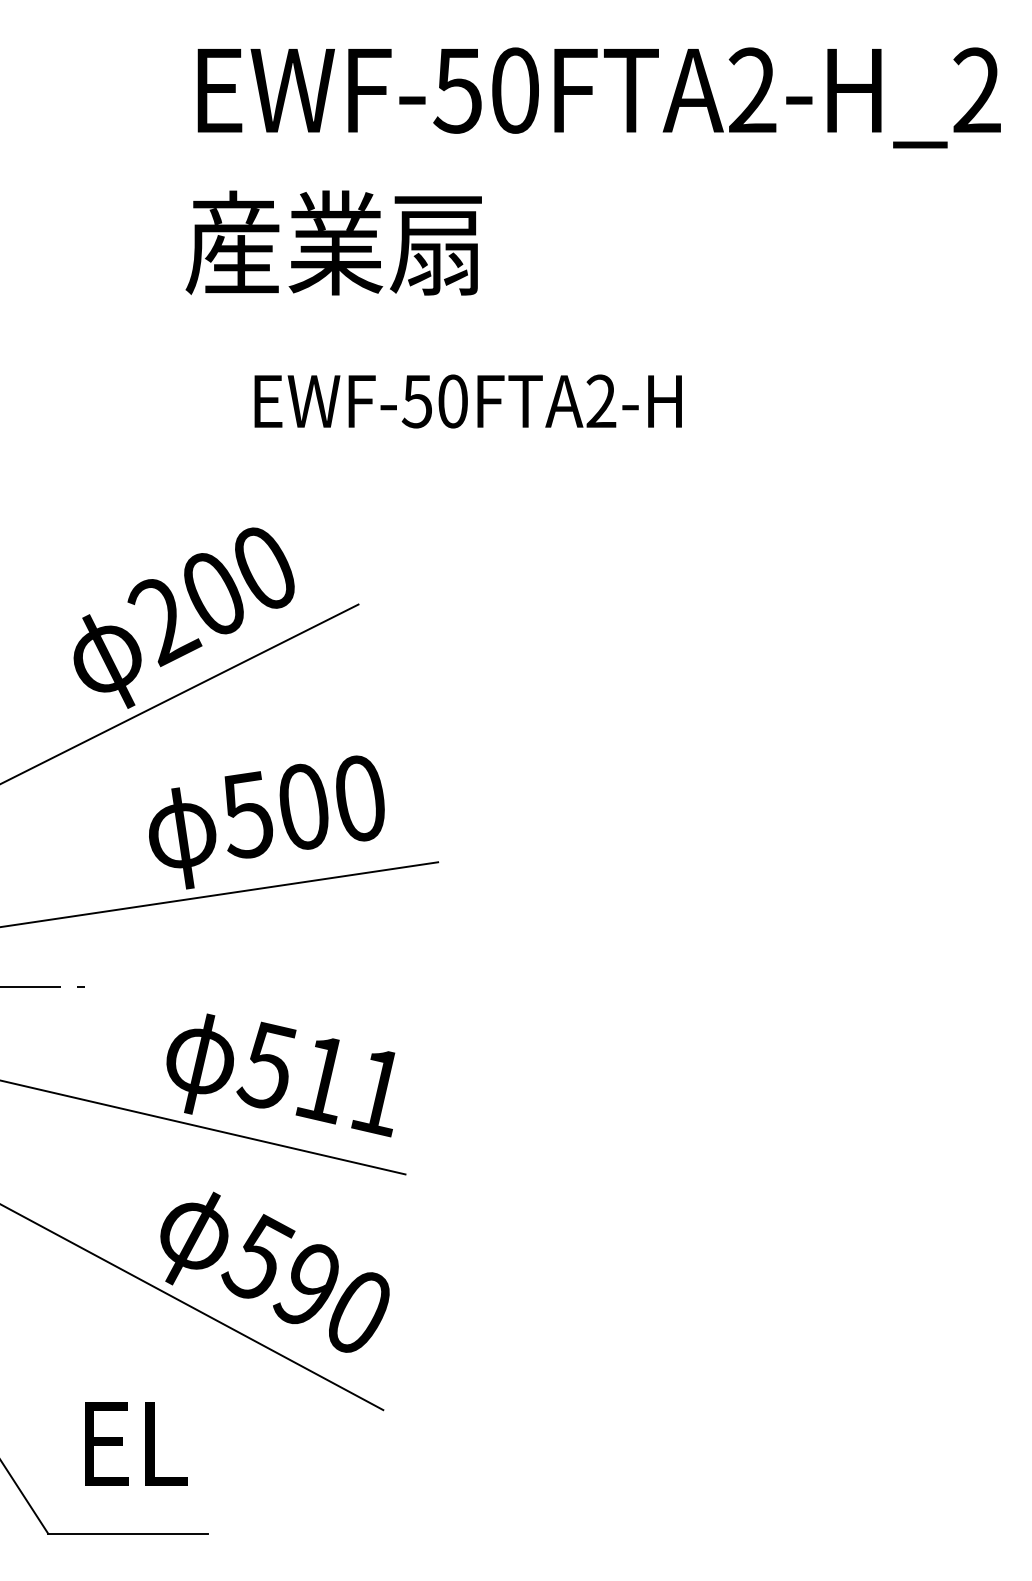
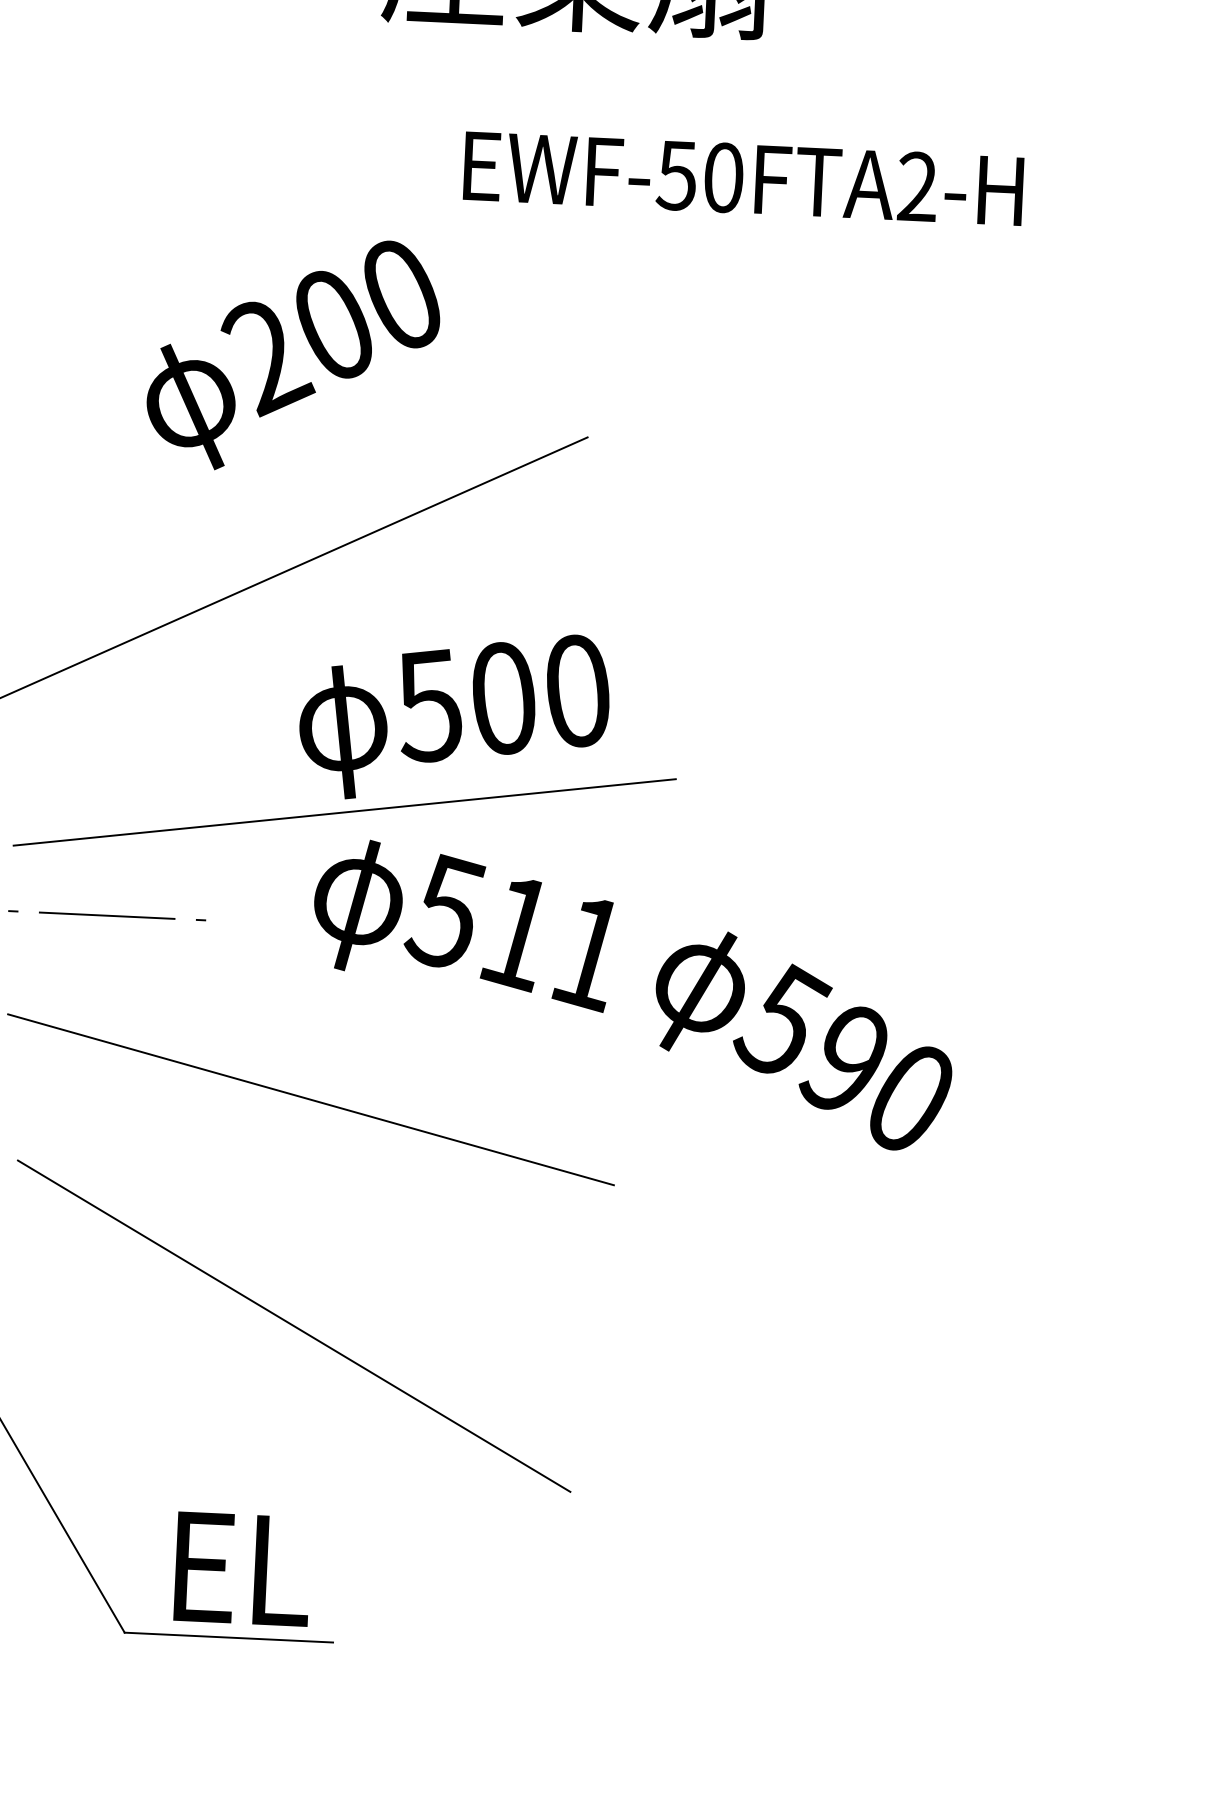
text: (183, 617) -> (292, 354), moved
text: (280, 1075) -> (462, 925), moved
text: (274, 1271) -> (802, 1039), moved
text: (136, 1443) -> (243, 1568), moved

